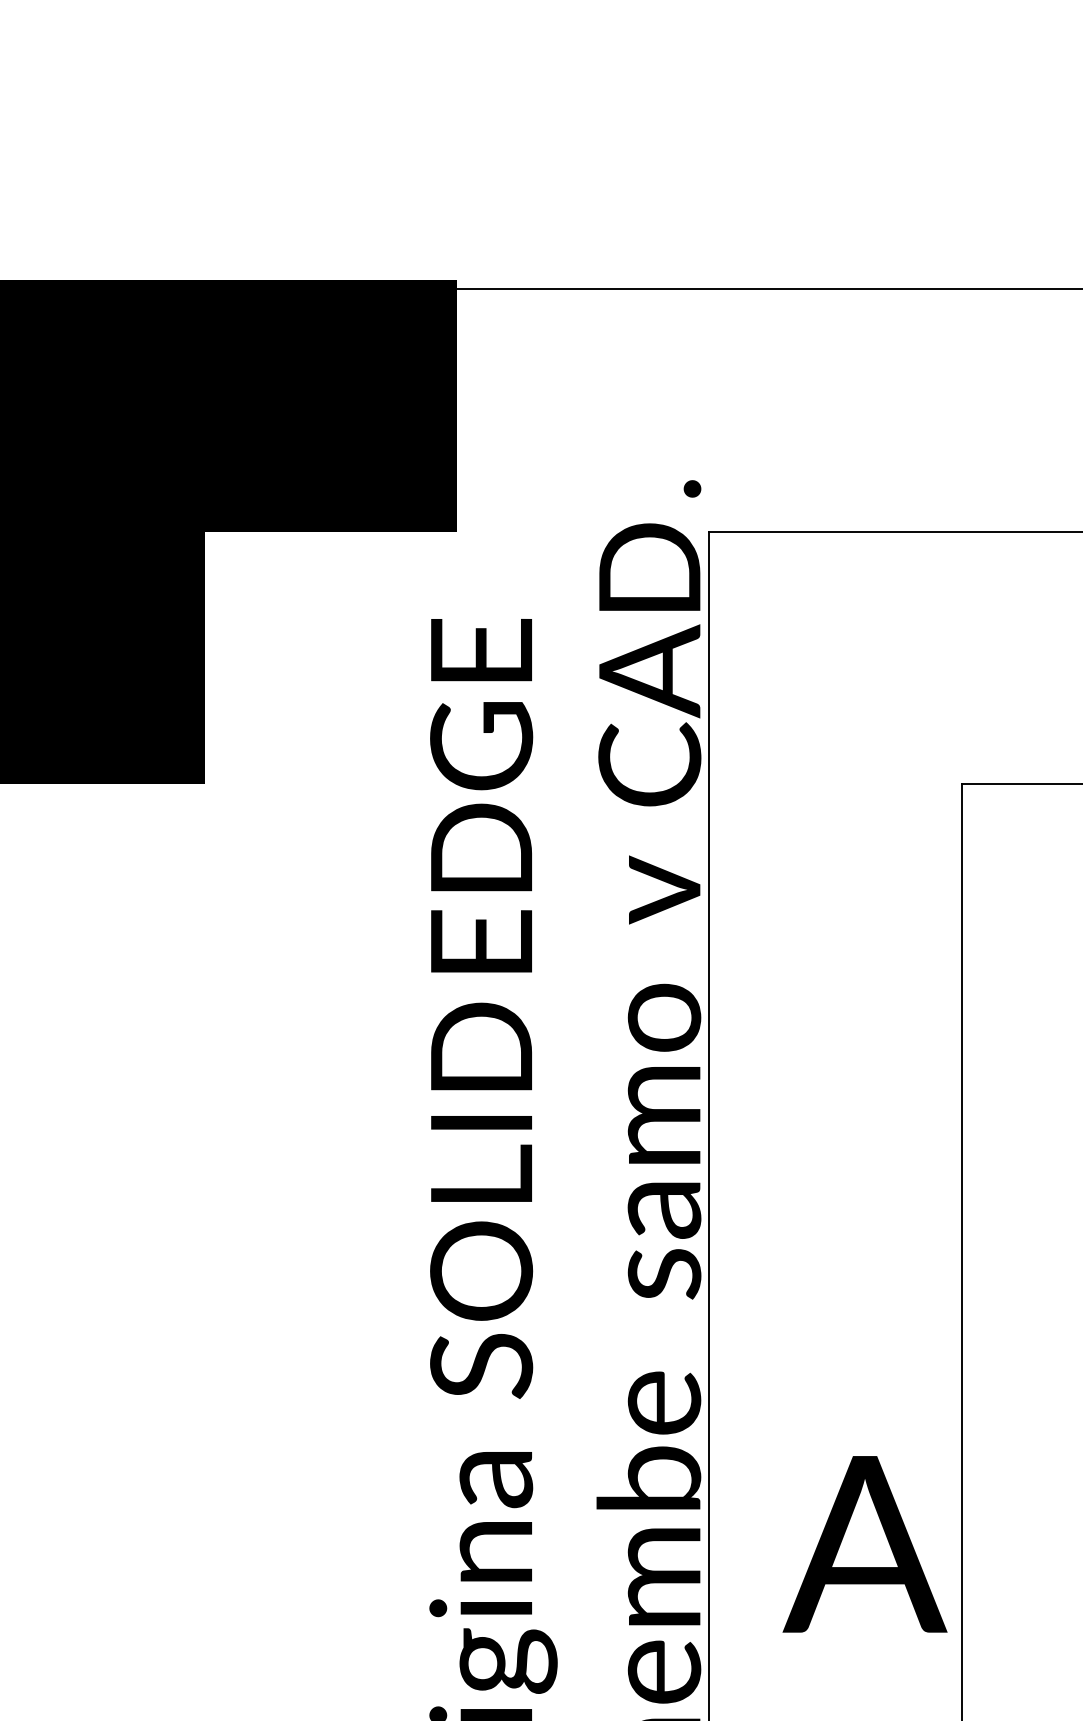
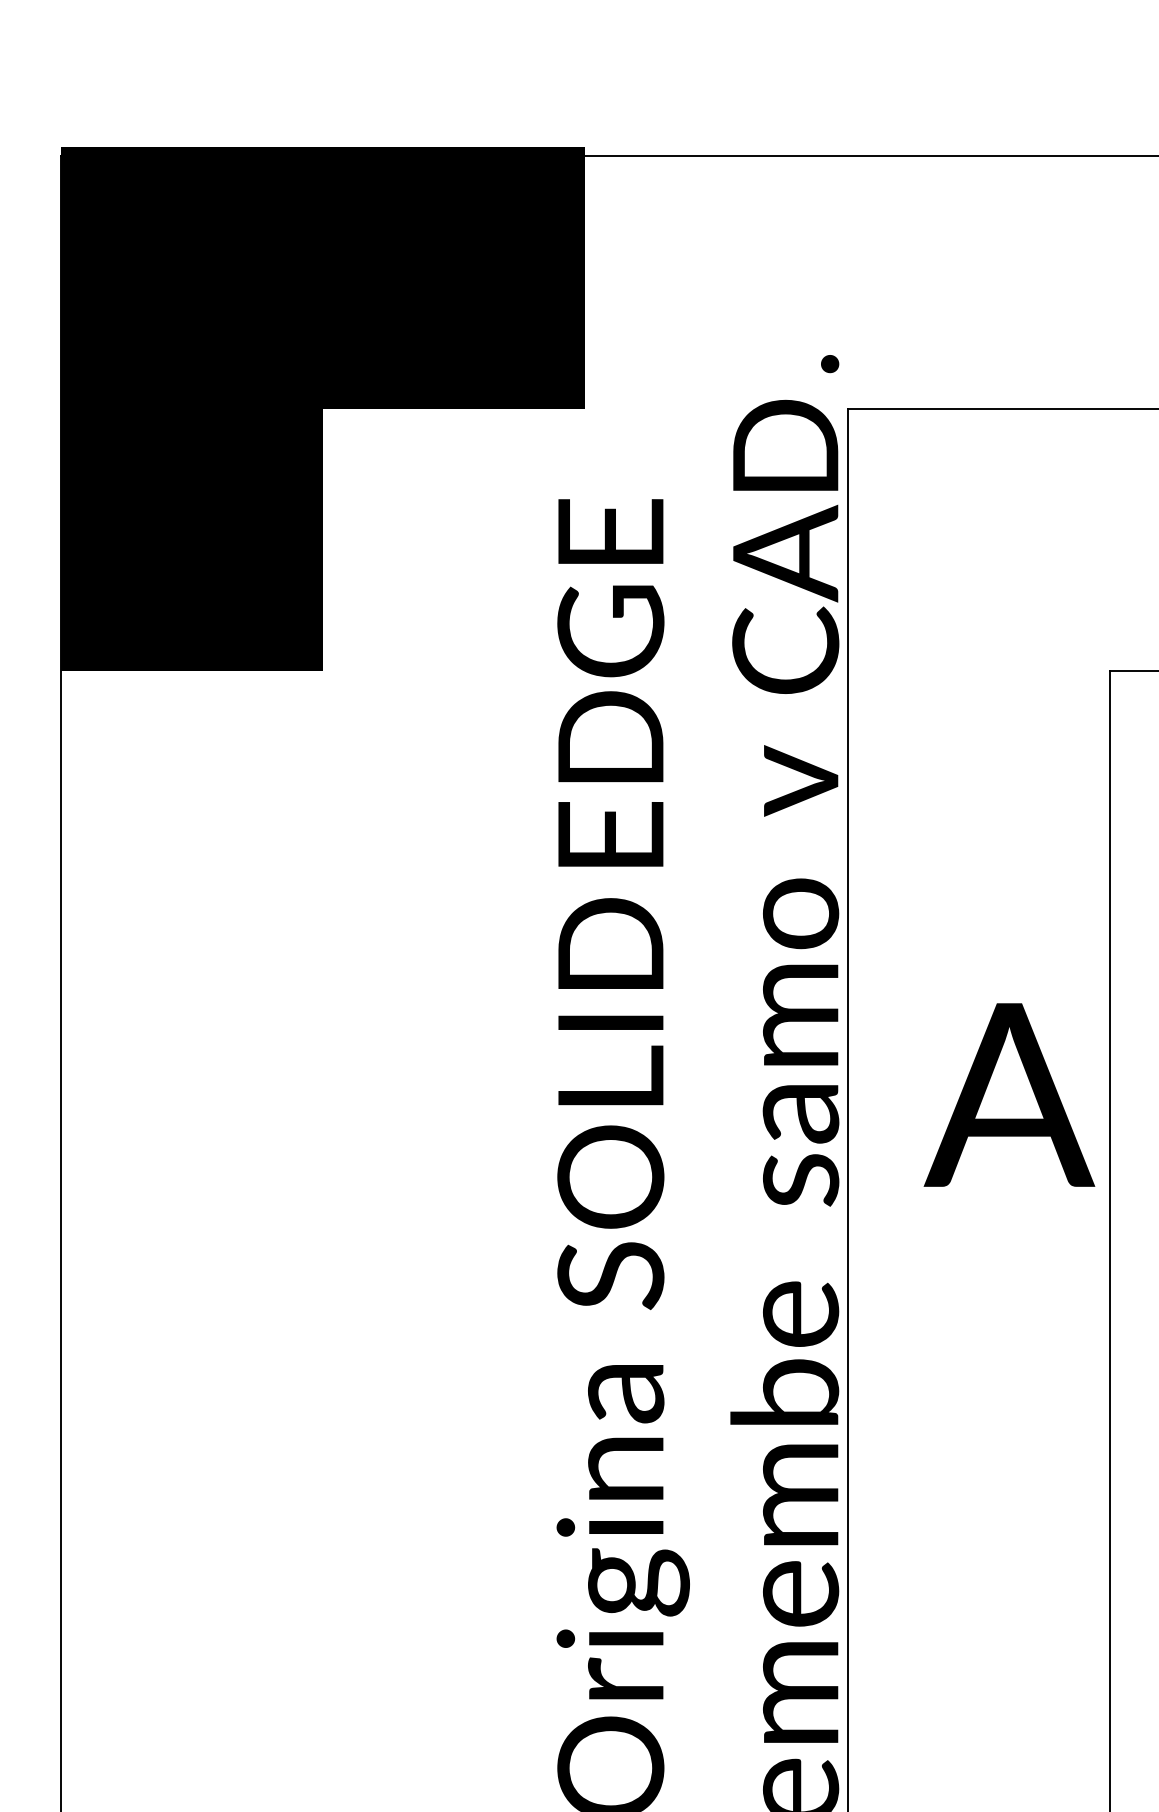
text: (865, 1543) -> (1009, 1094), moved

